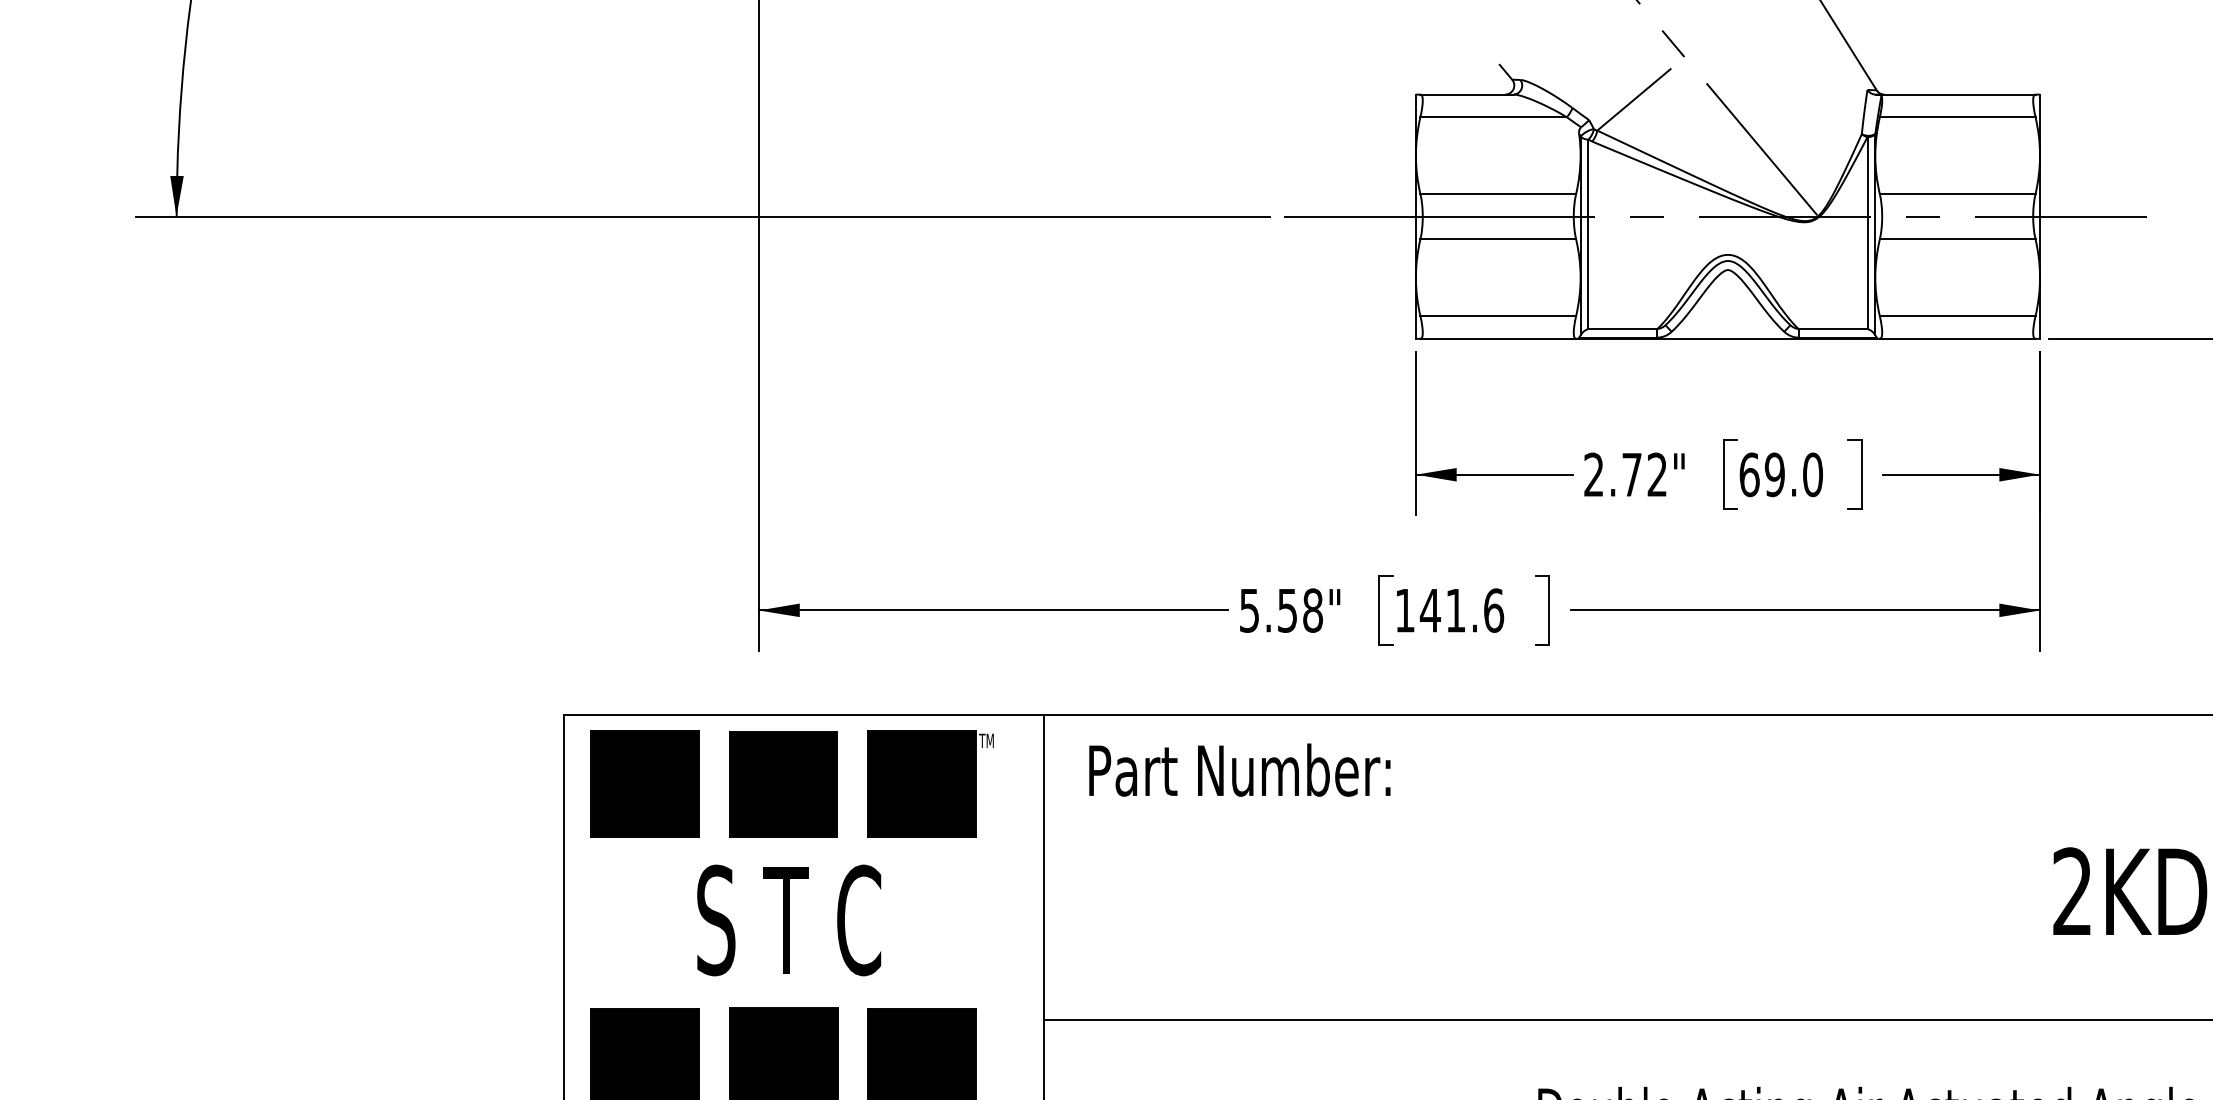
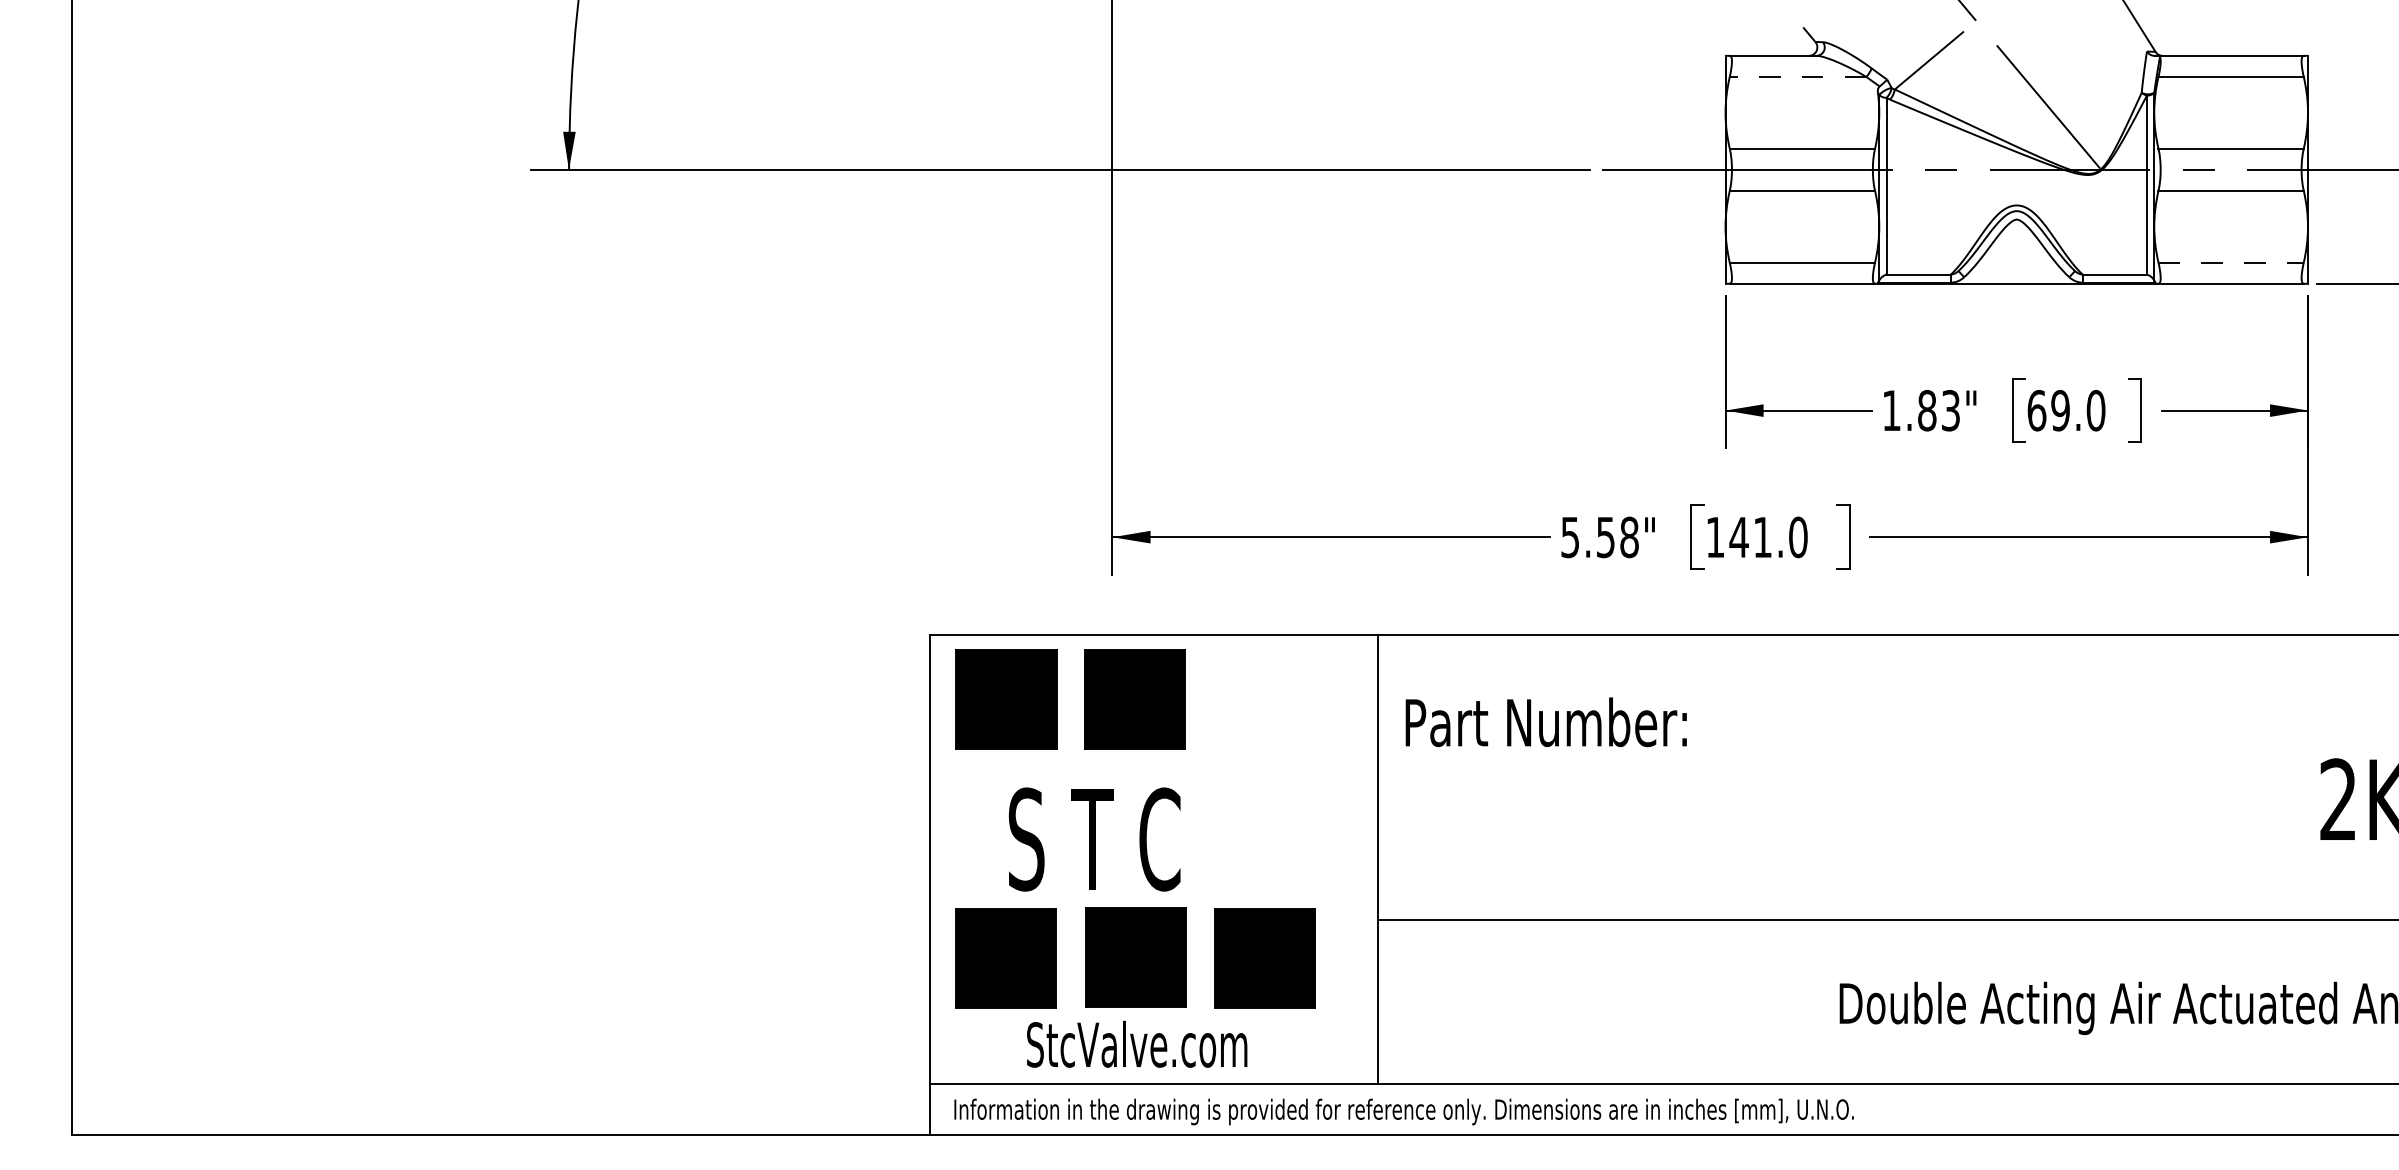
line: (1493, 116) -> (1797, 76), solid -> dashed
line: (1958, 316) -> (2231, 262), solid -> dashed
text: (1624, 474) -> (1920, 410), 2.72" -> 1.83"
text: (1494, 609) -> (1798, 536), 141.6 -> 141.0
text: (1239, 770) -> (1545, 722), moved
part: (930, 784) -> (1272, 699), removed
text: (788, 920) -> (1094, 839), moved

